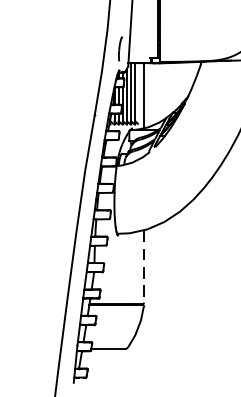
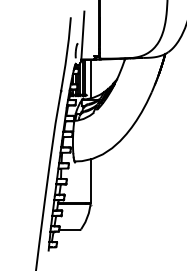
line: (143, 265) -> (90, 180), dashed -> solid

